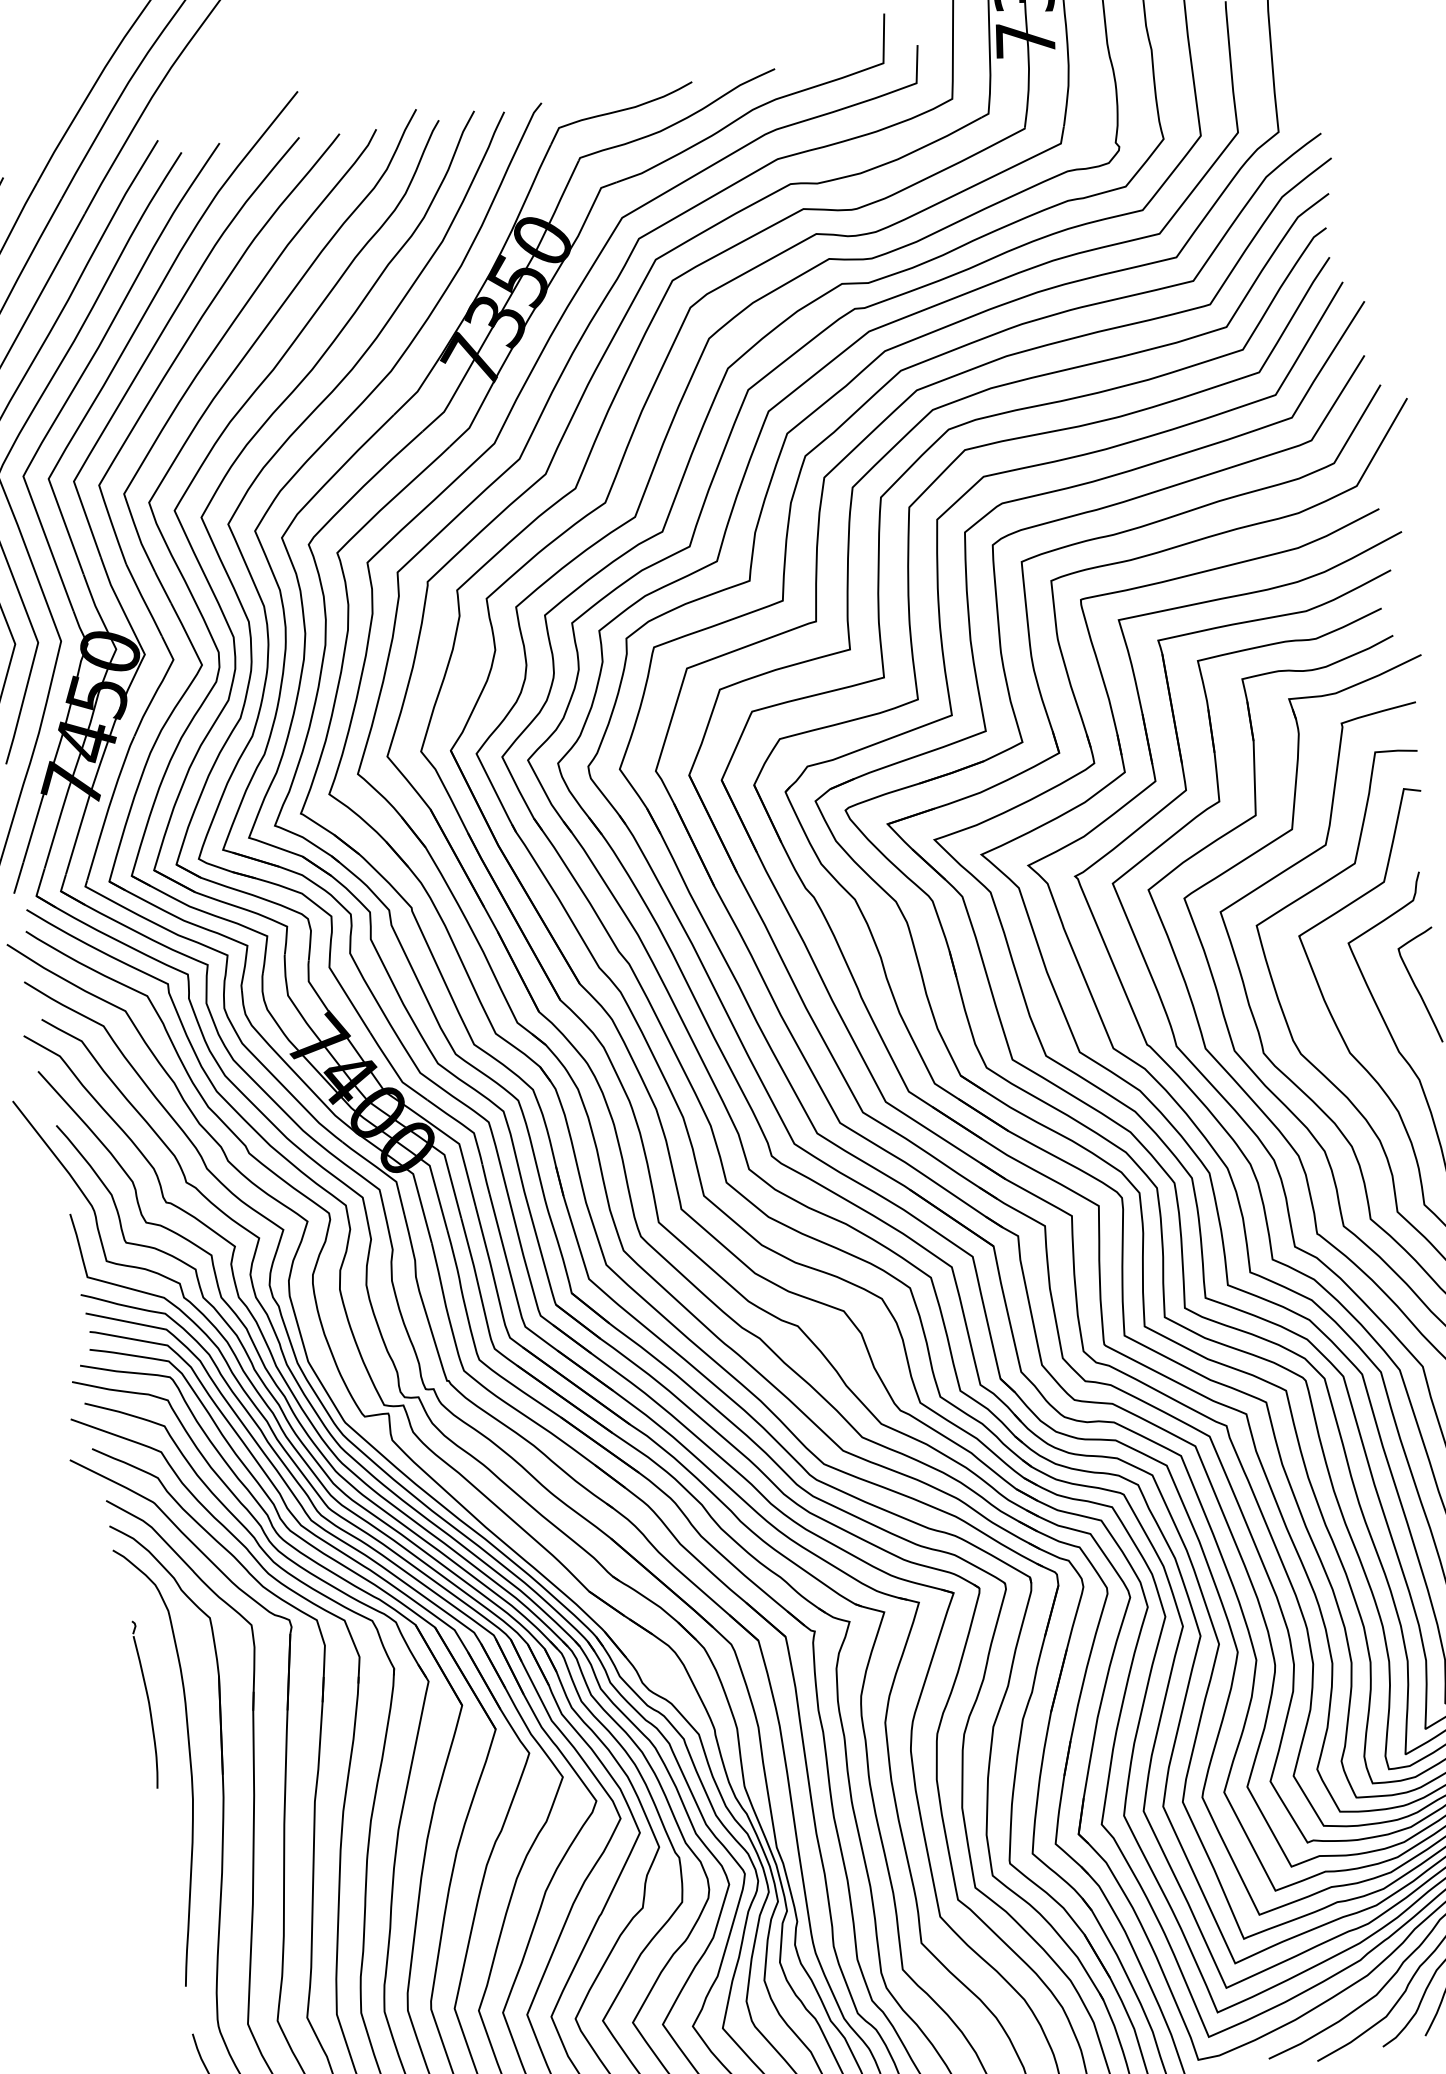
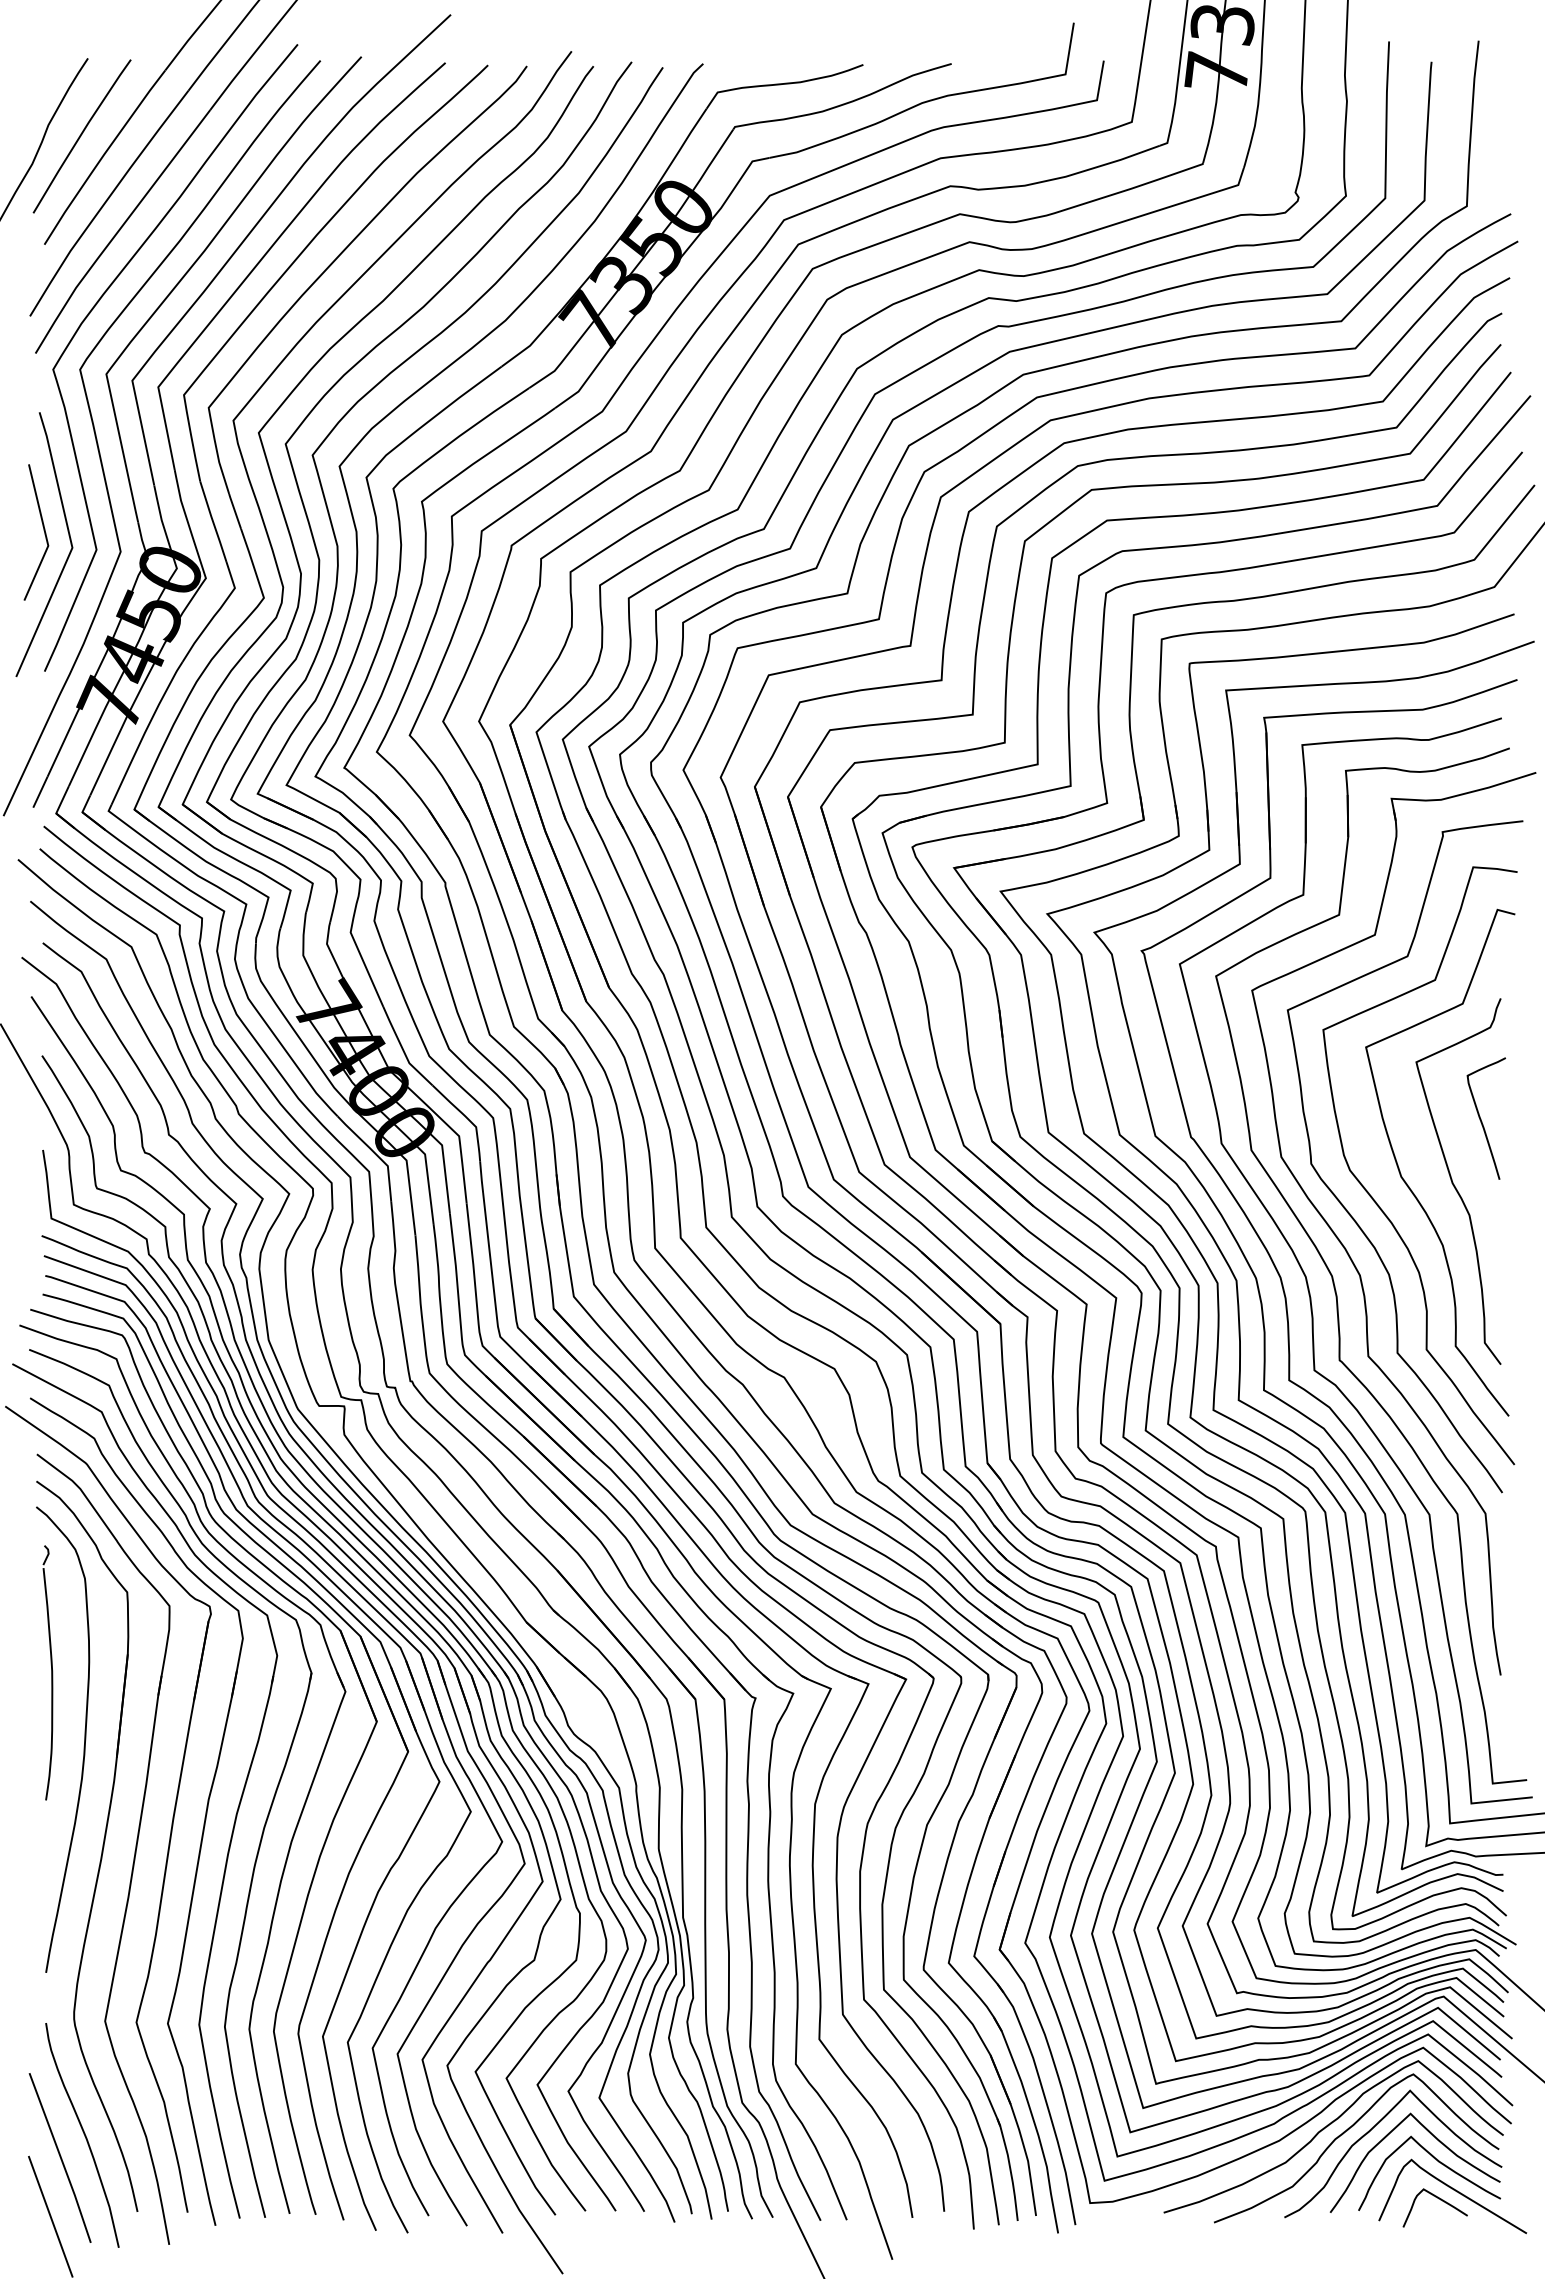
part: (146, 1704) -> (47, 1672), size x1.43

